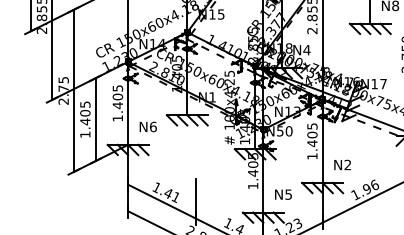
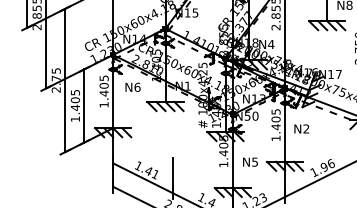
text: (147, 125) -> (132, 86), moved
text: (342, 164) -> (301, 128), moved
text: (283, 193) -> (250, 161), moved

